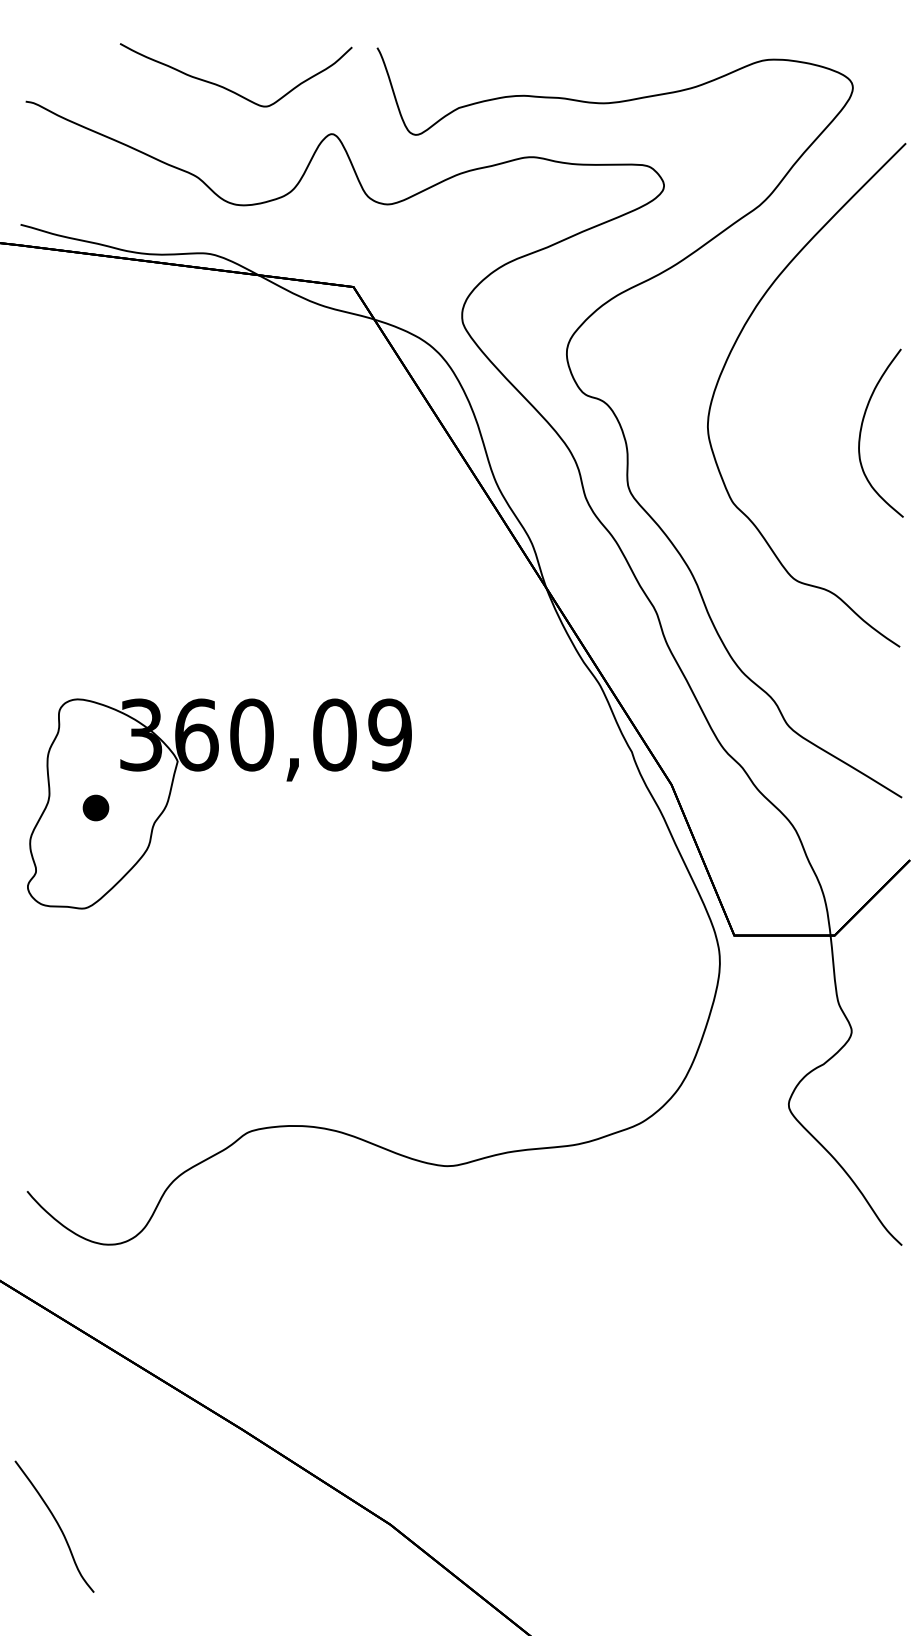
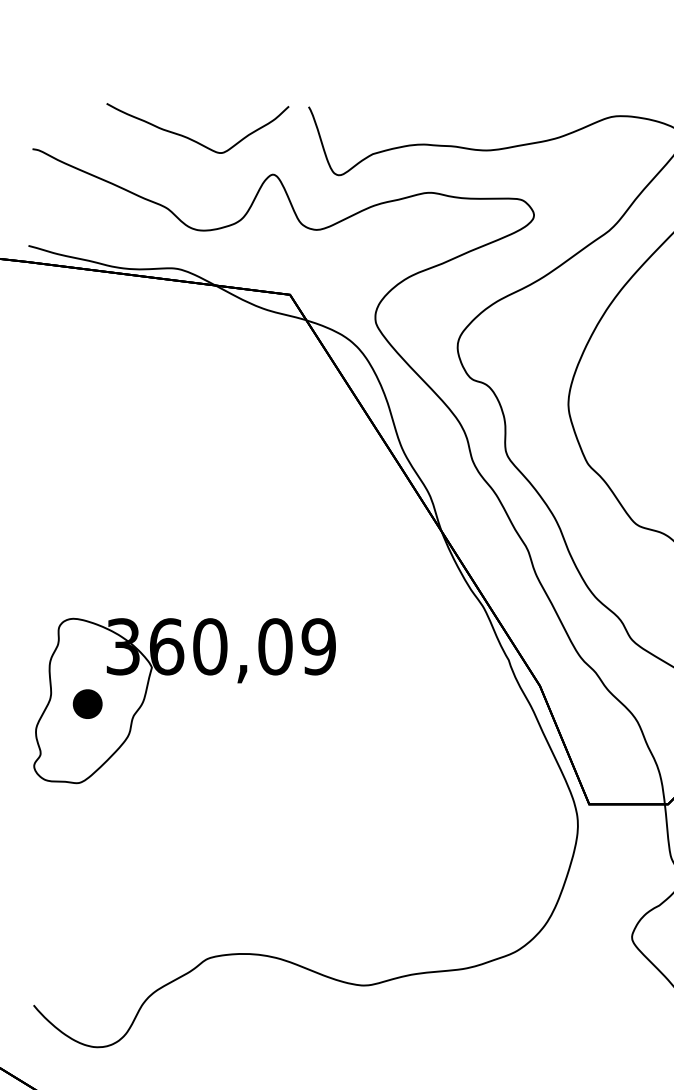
part: (95, 807) -> (87, 703), size x1.43

